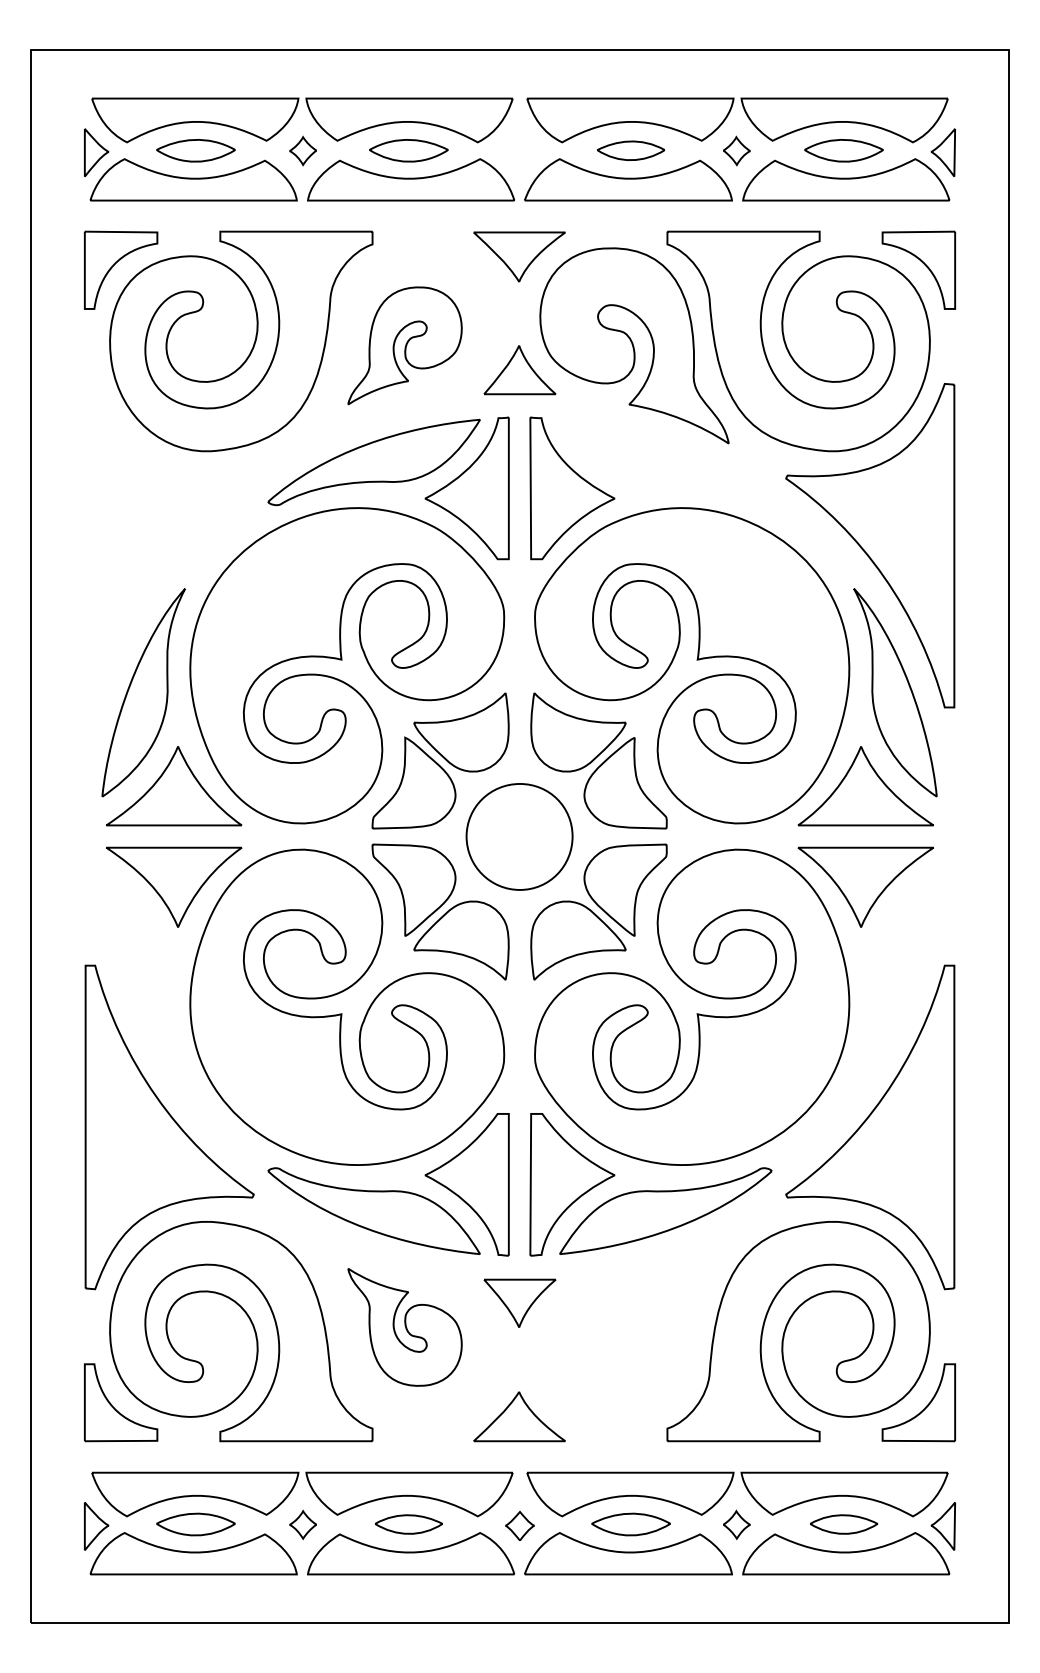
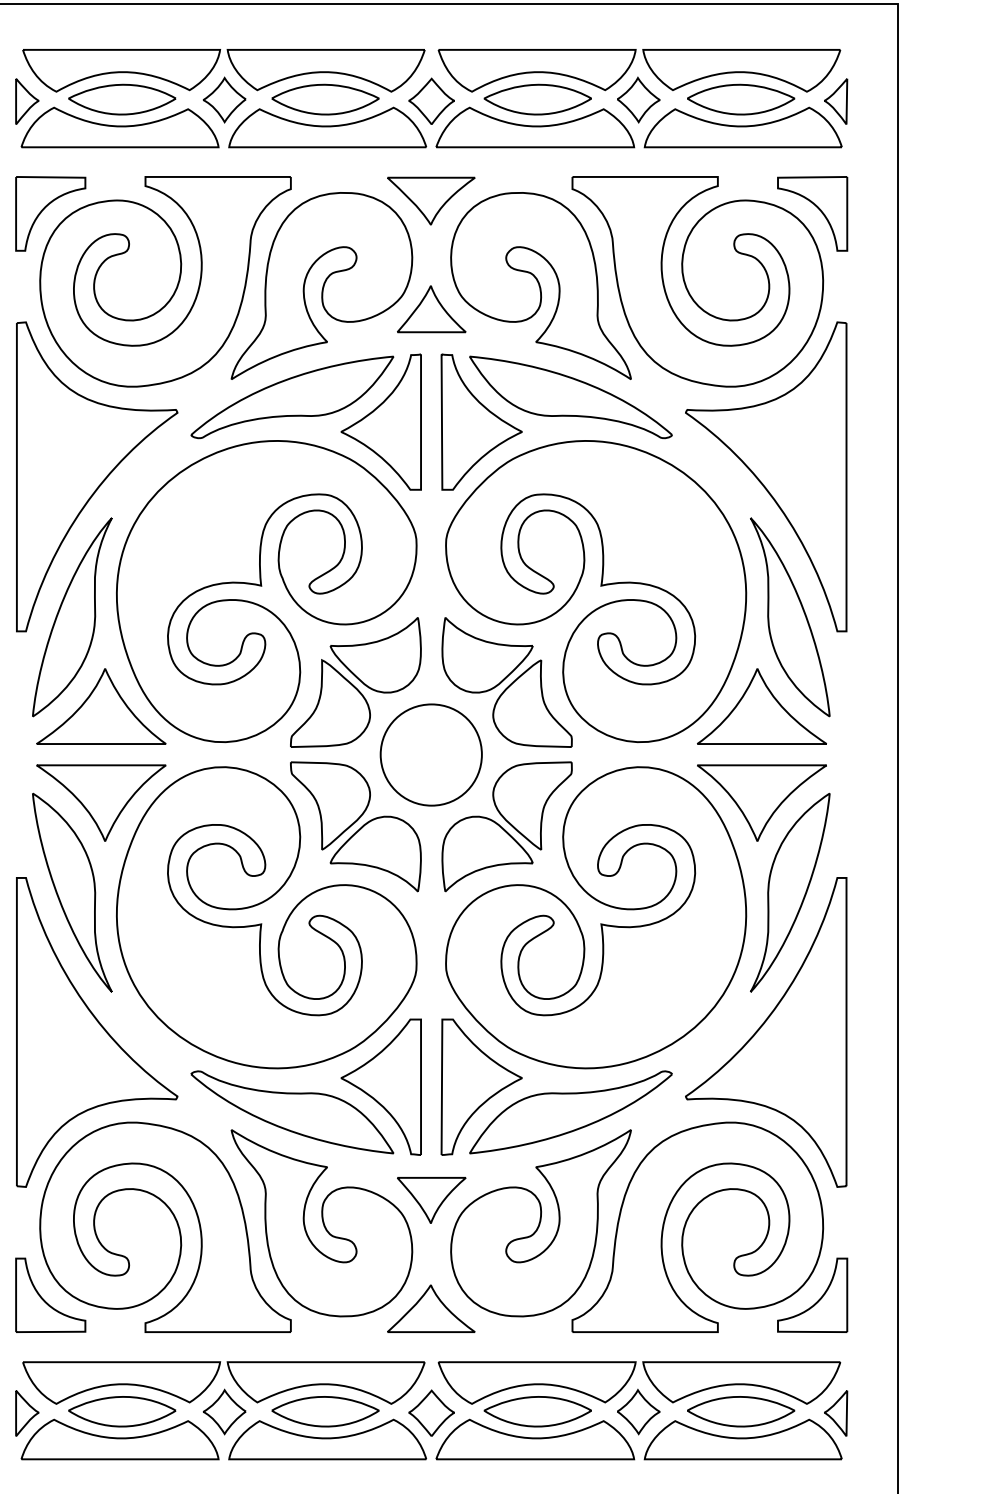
part: (195, 150) -> (121, 99), size x1.43
part: (302, 150) -> (223, 99), size x1.67
part: (408, 150) -> (325, 99), size x1.43
part: (630, 150) -> (537, 99), size x1.67
part: (736, 150) -> (638, 99), size x1.67
part: (843, 150) -> (740, 99), size x1.43
part: (519, 151) -> (431, 100), added
part: (404, 345) -> (321, 285), size x1.67
part: (665, 462) -> (570, 397), added
part: (169, 545) -> (96, 476), added
part: (143, 980) -> (72, 892), added
part: (895, 980) -> (790, 892), added
part: (634, 1326) -> (541, 1222), added
part: (404, 1327) -> (321, 1223), size x1.67
part: (195, 1524) -> (121, 1411), size x1.43
part: (302, 1524) -> (223, 1411), size x1.67
part: (408, 1524) -> (325, 1411), size x1.67
part: (630, 1524) -> (537, 1411), size x1.43
part: (736, 1524) -> (638, 1411), size x1.67
part: (843, 1524) -> (740, 1411), size x1.67
part: (519, 1525) -> (431, 1412), size x1.67

